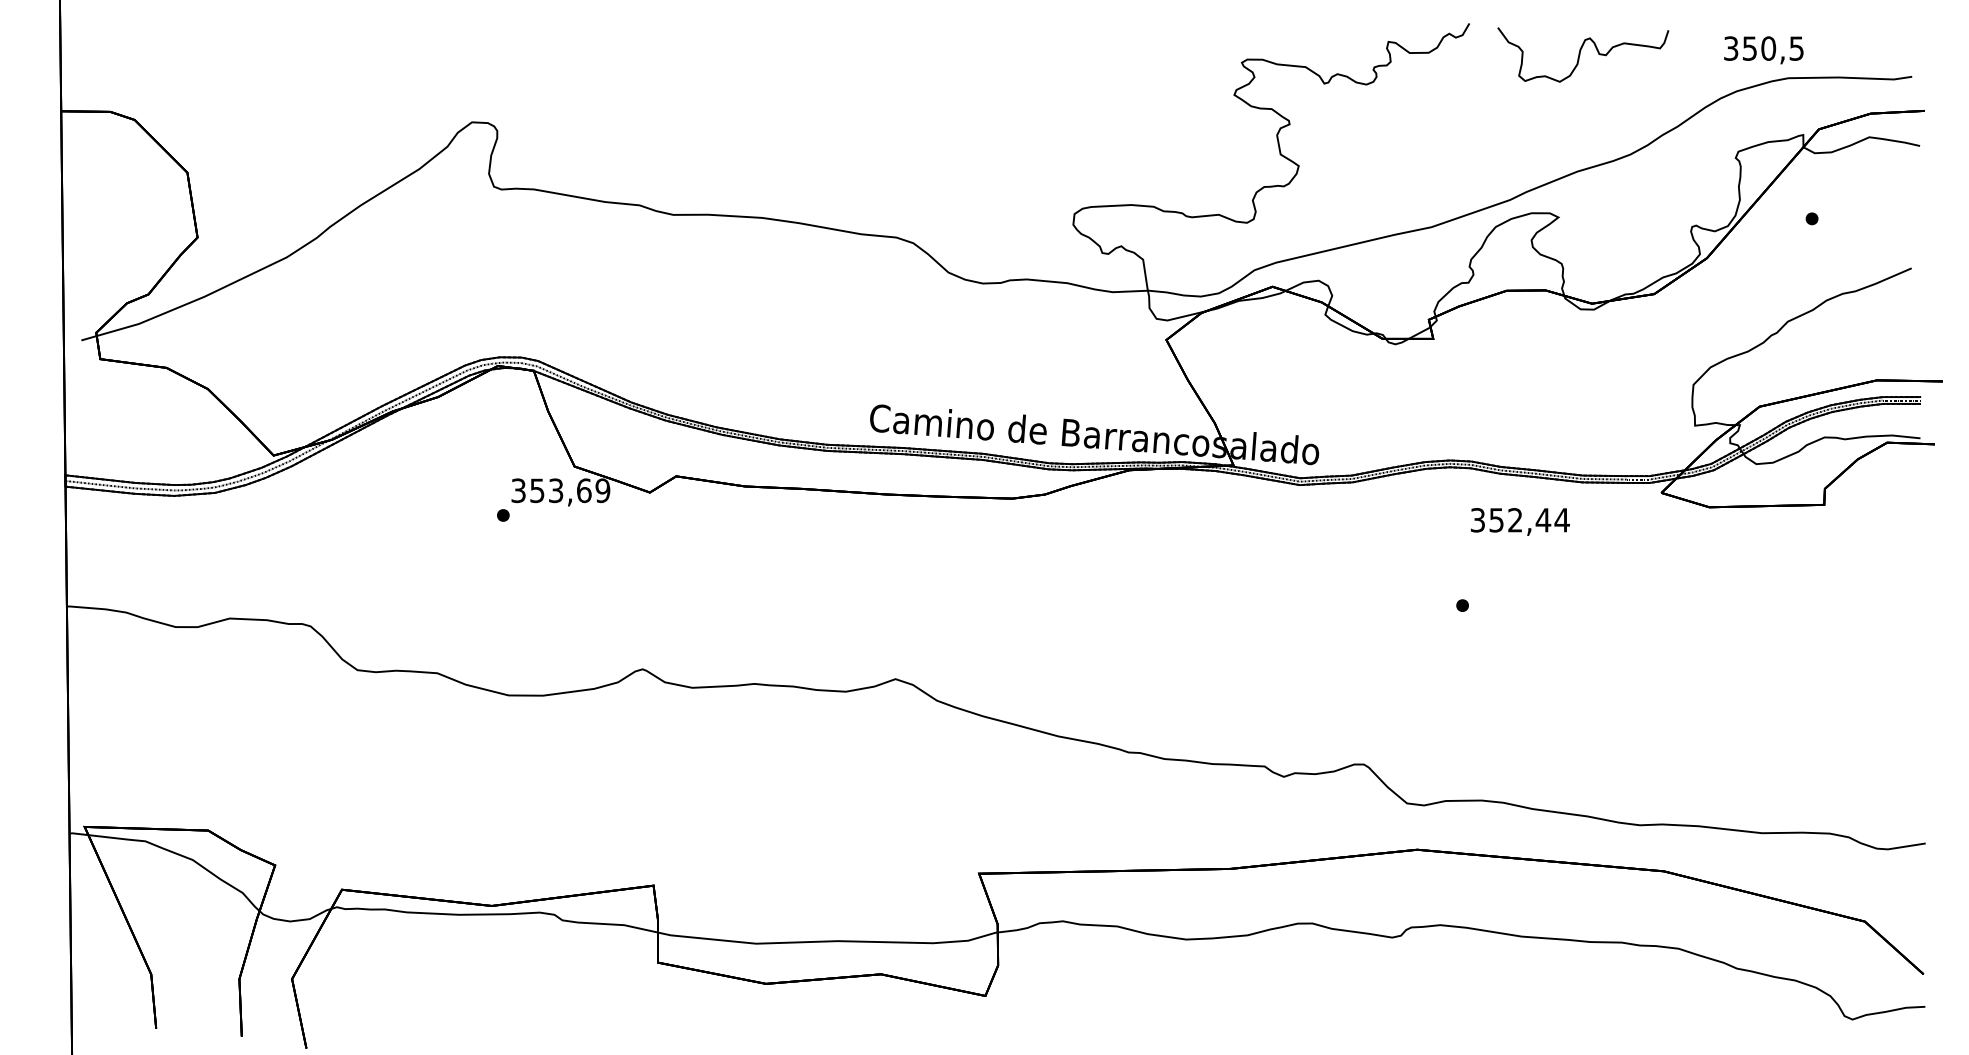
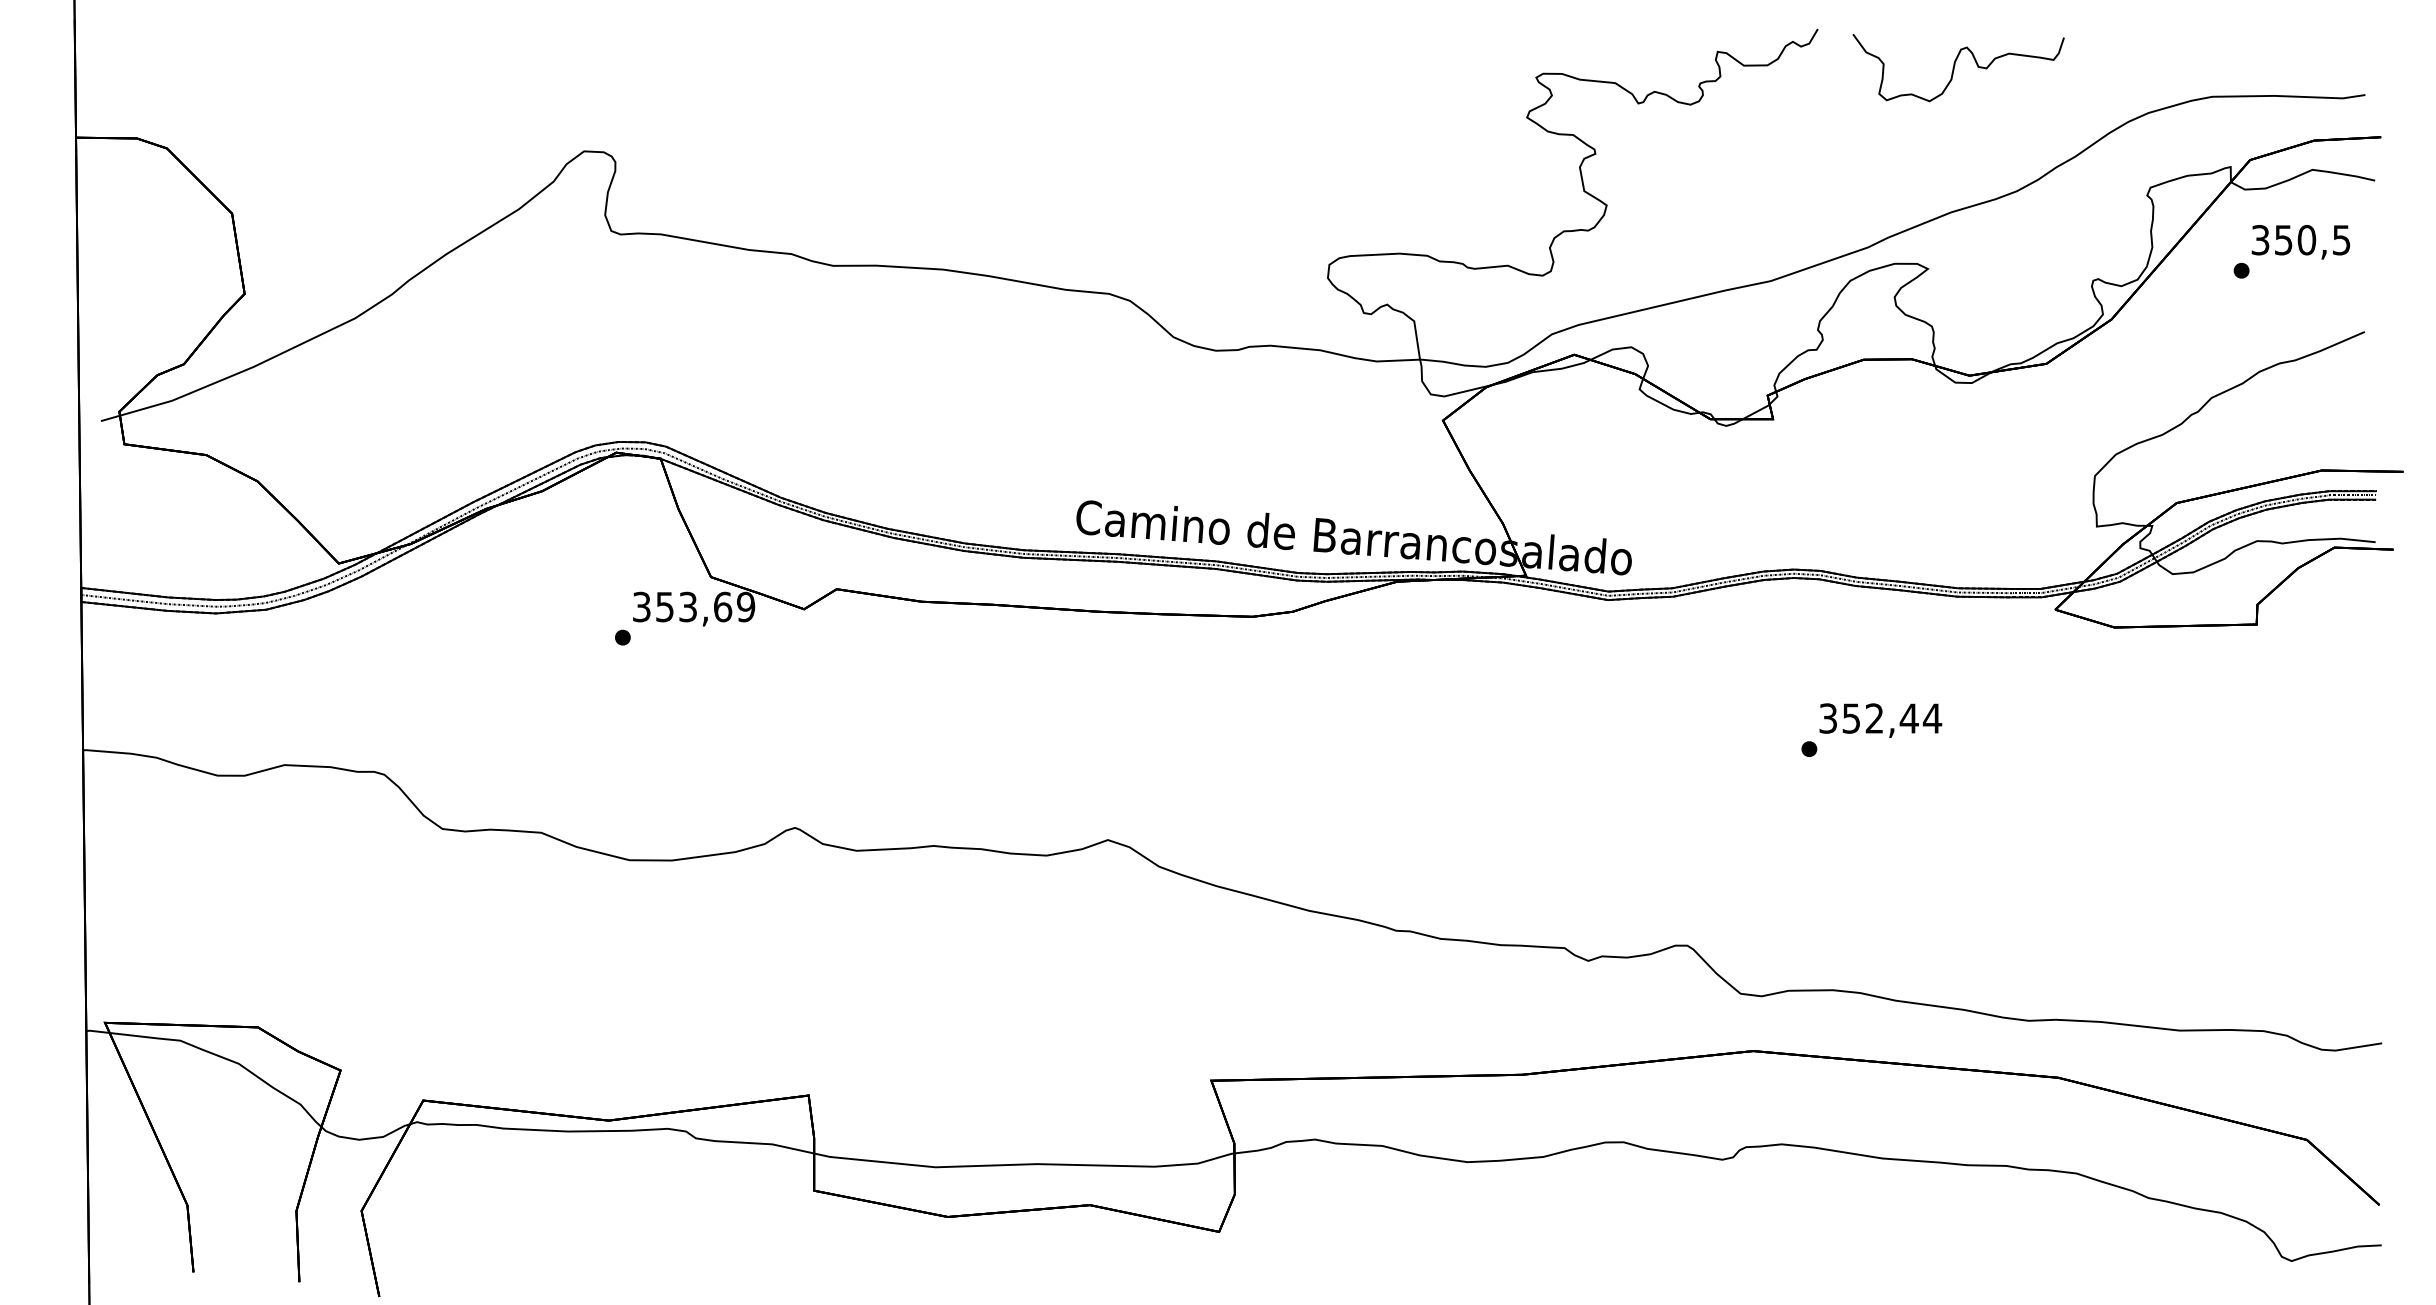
text: (1763, 50) -> (2300, 242), moved
text: (1520, 521) -> (1880, 720), moved

